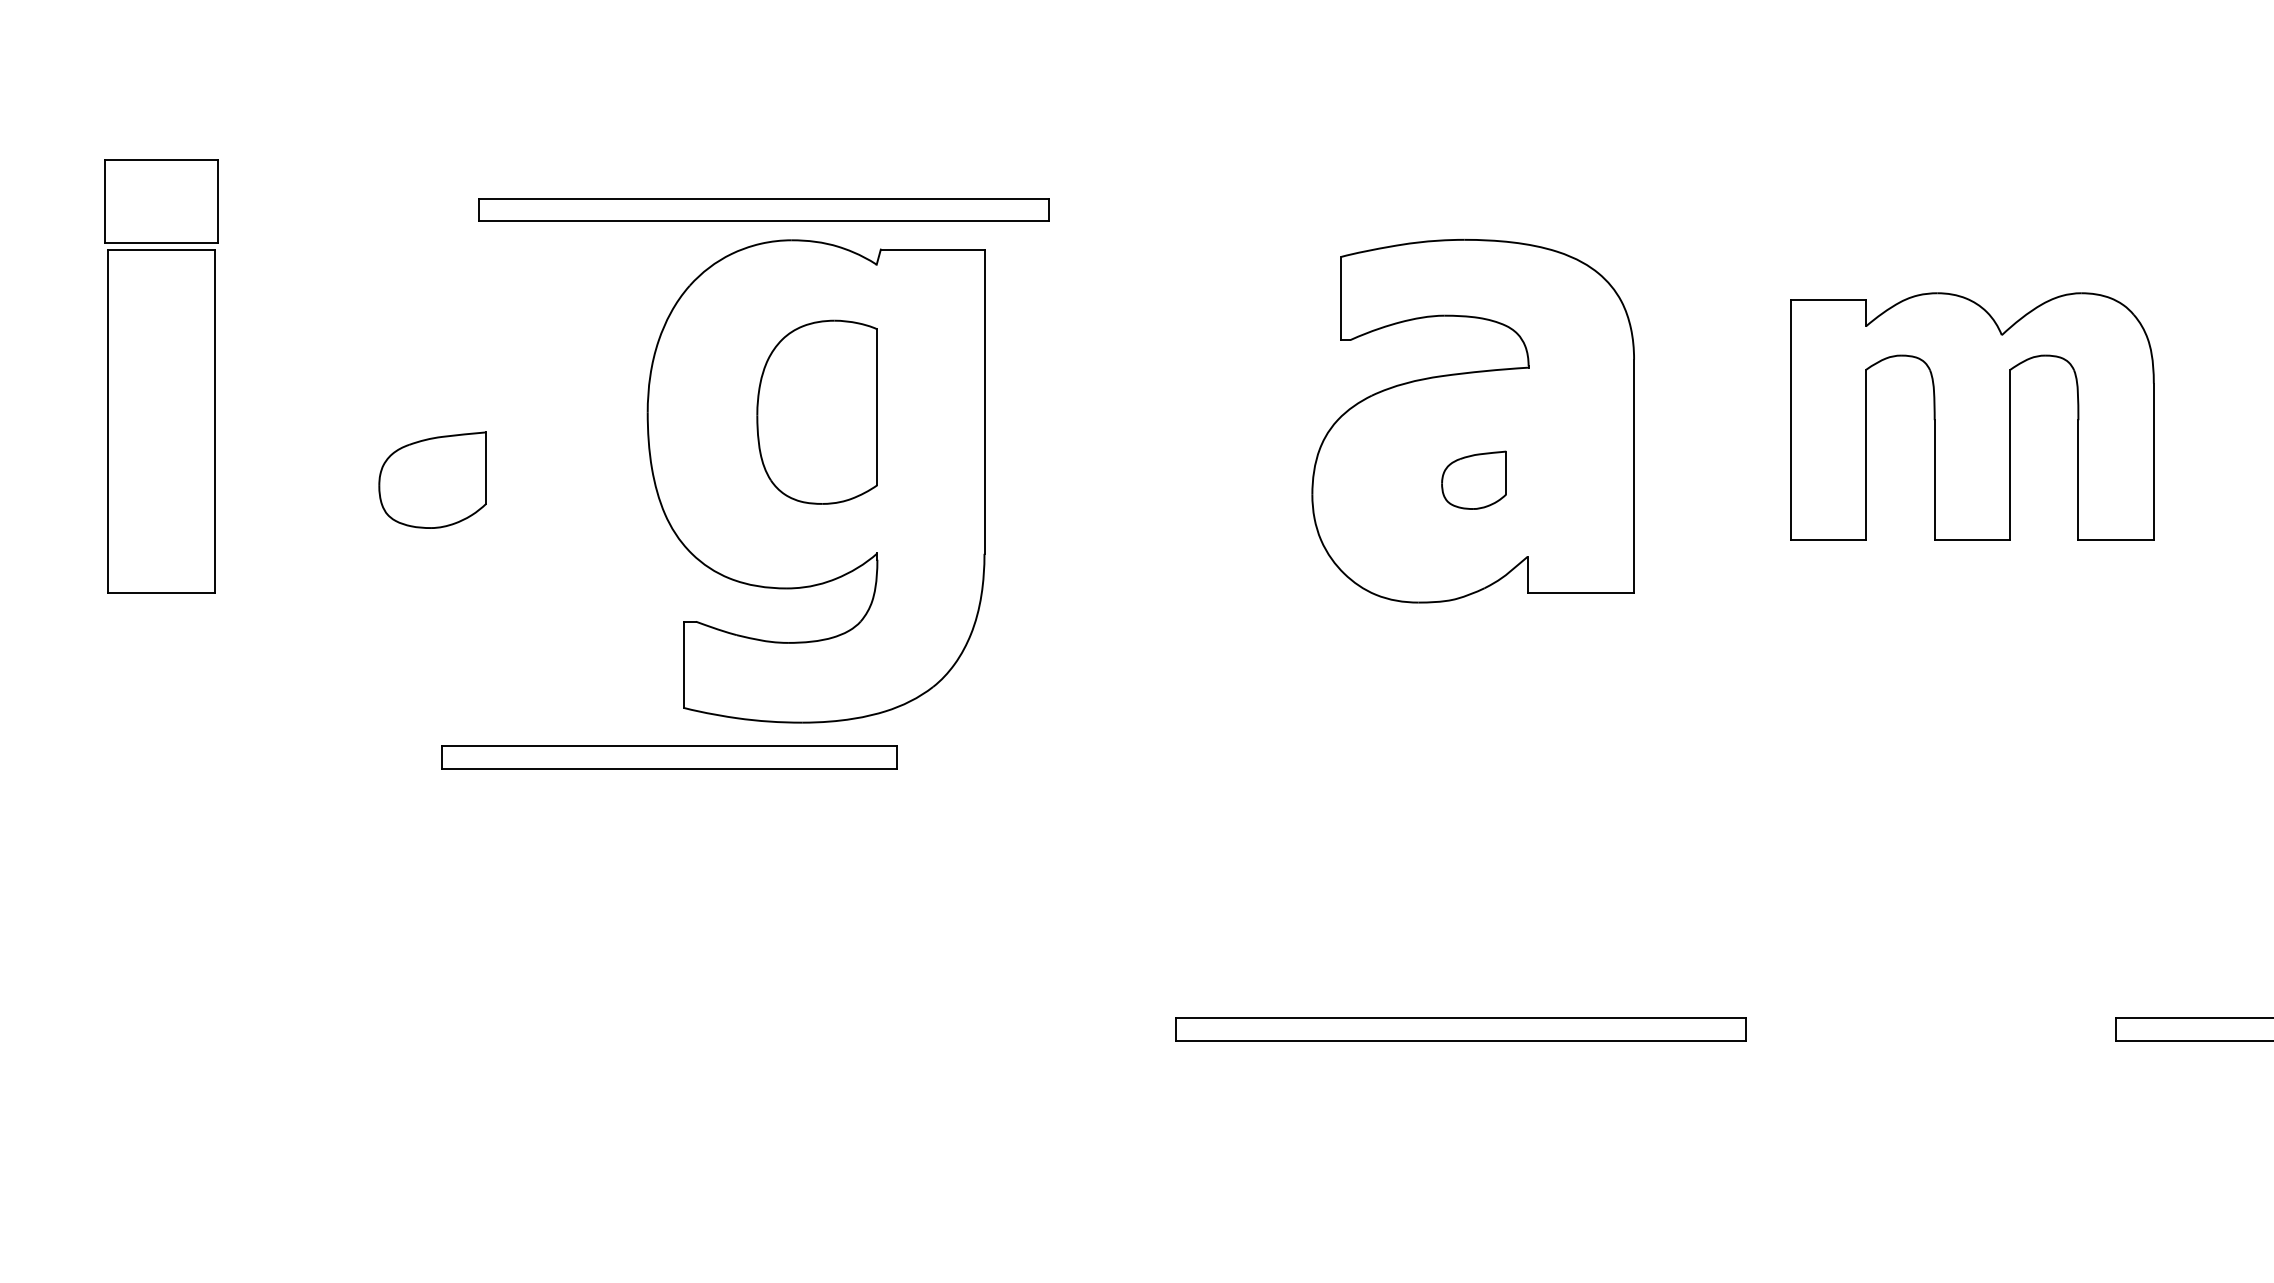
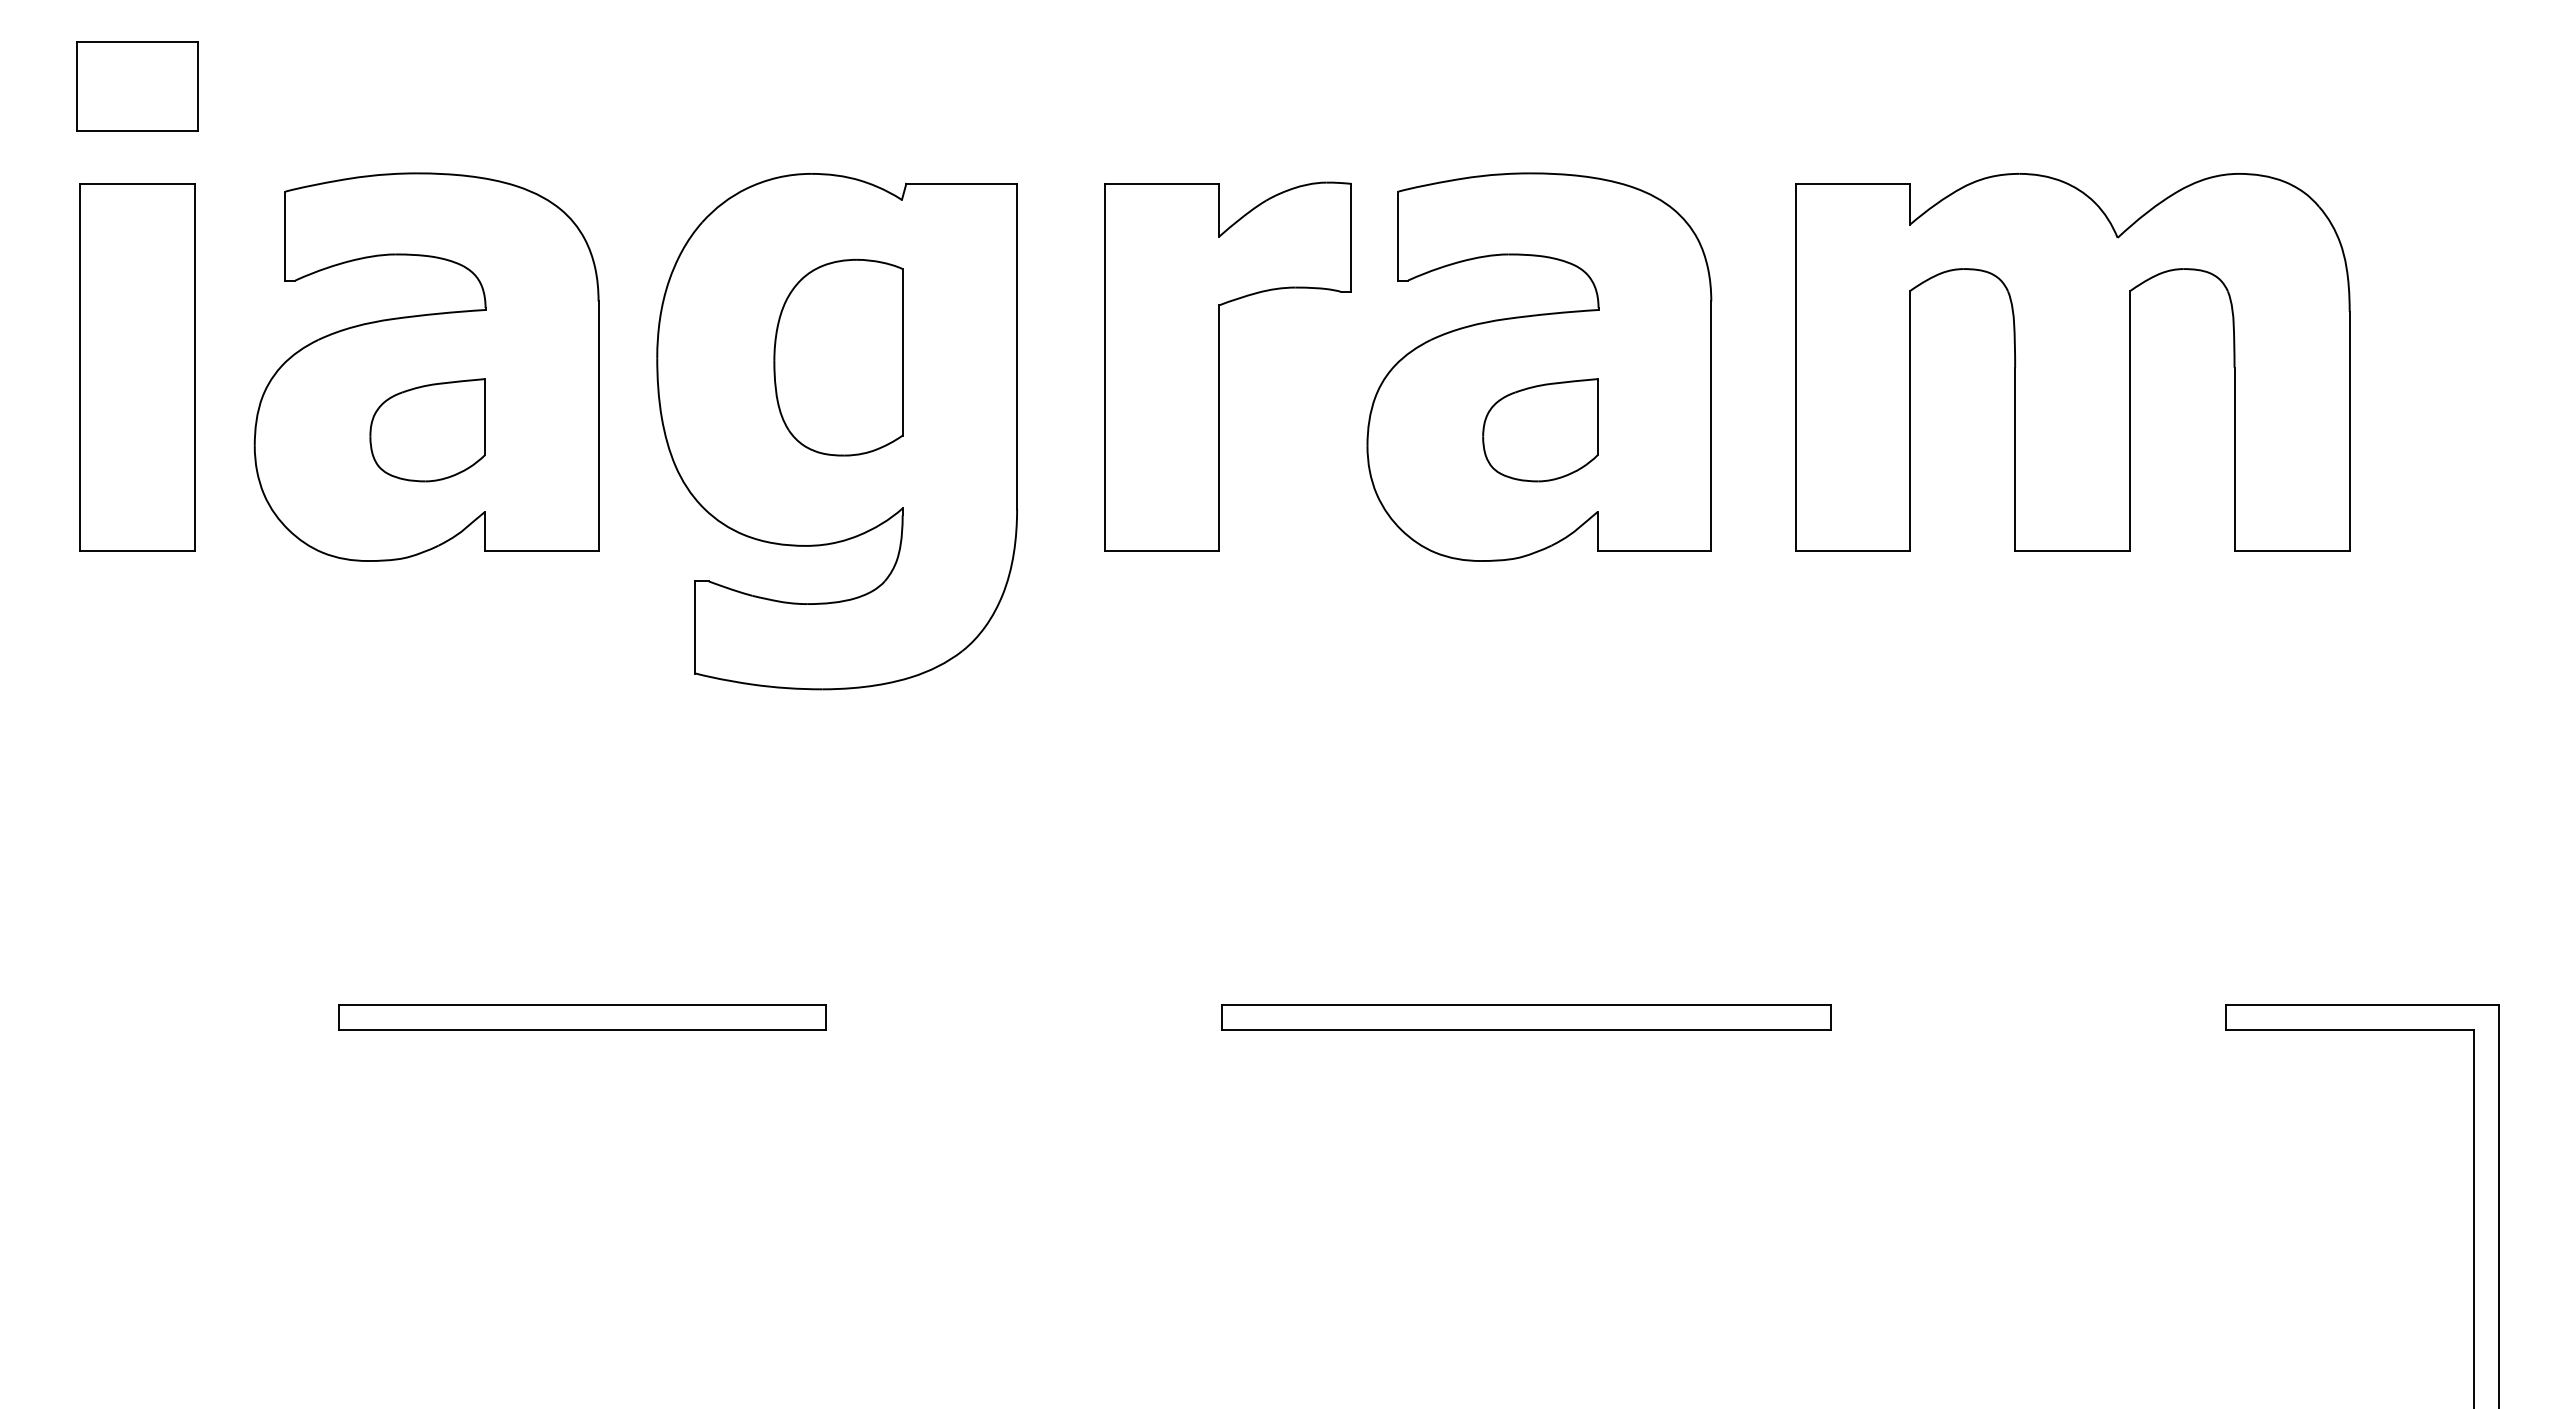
part: (161, 201) -> (137, 86), moved
part: (763, 210) -> (781, 141), removed
part: (1972, 416) -> (2072, 362), size x1.43
part: (431, 420) -> (426, 366), added
part: (1173, 420) -> (1219, 366), added
part: (1474, 480) -> (1540, 430), size x1.67
part: (669, 757) -> (582, 1017), moved

